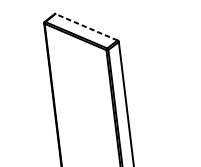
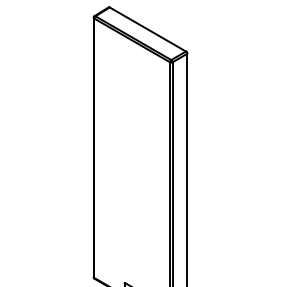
line: (86, 27) -> (147, 29), dashed -> solid

